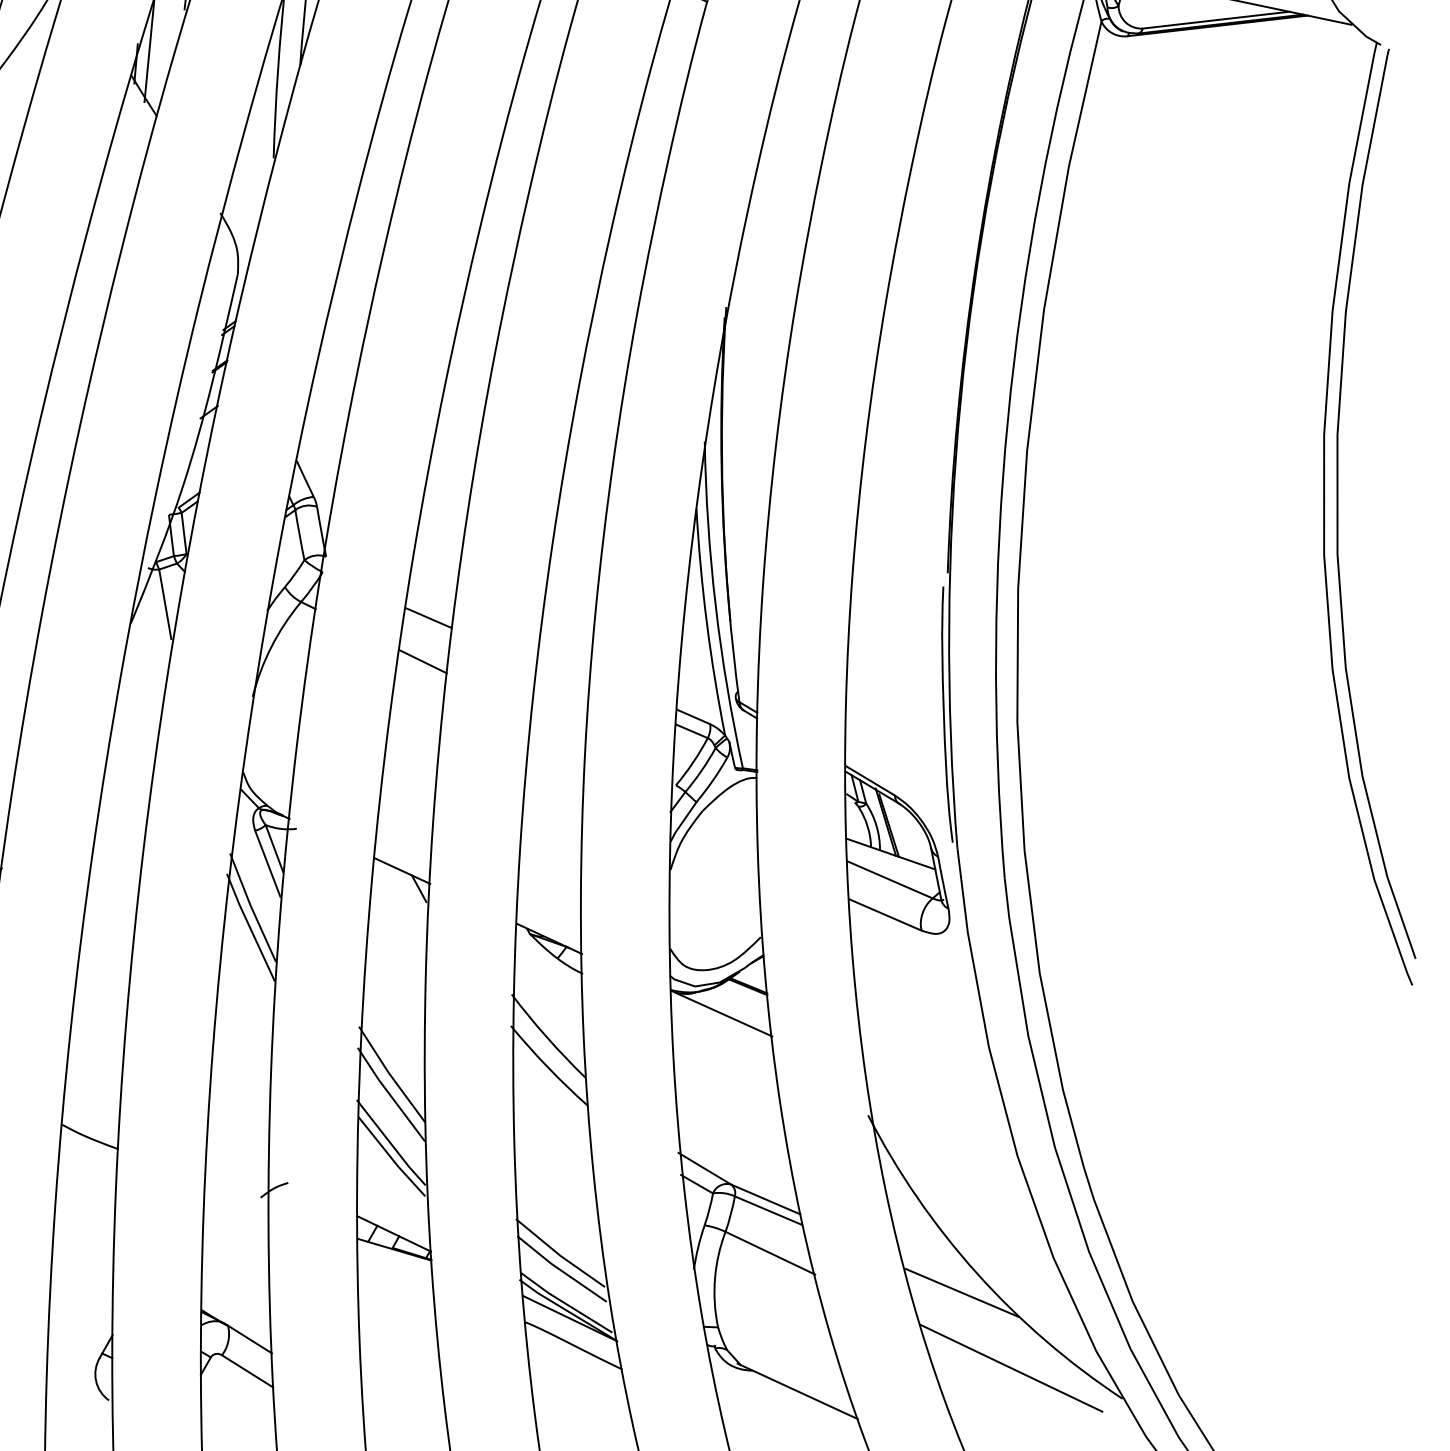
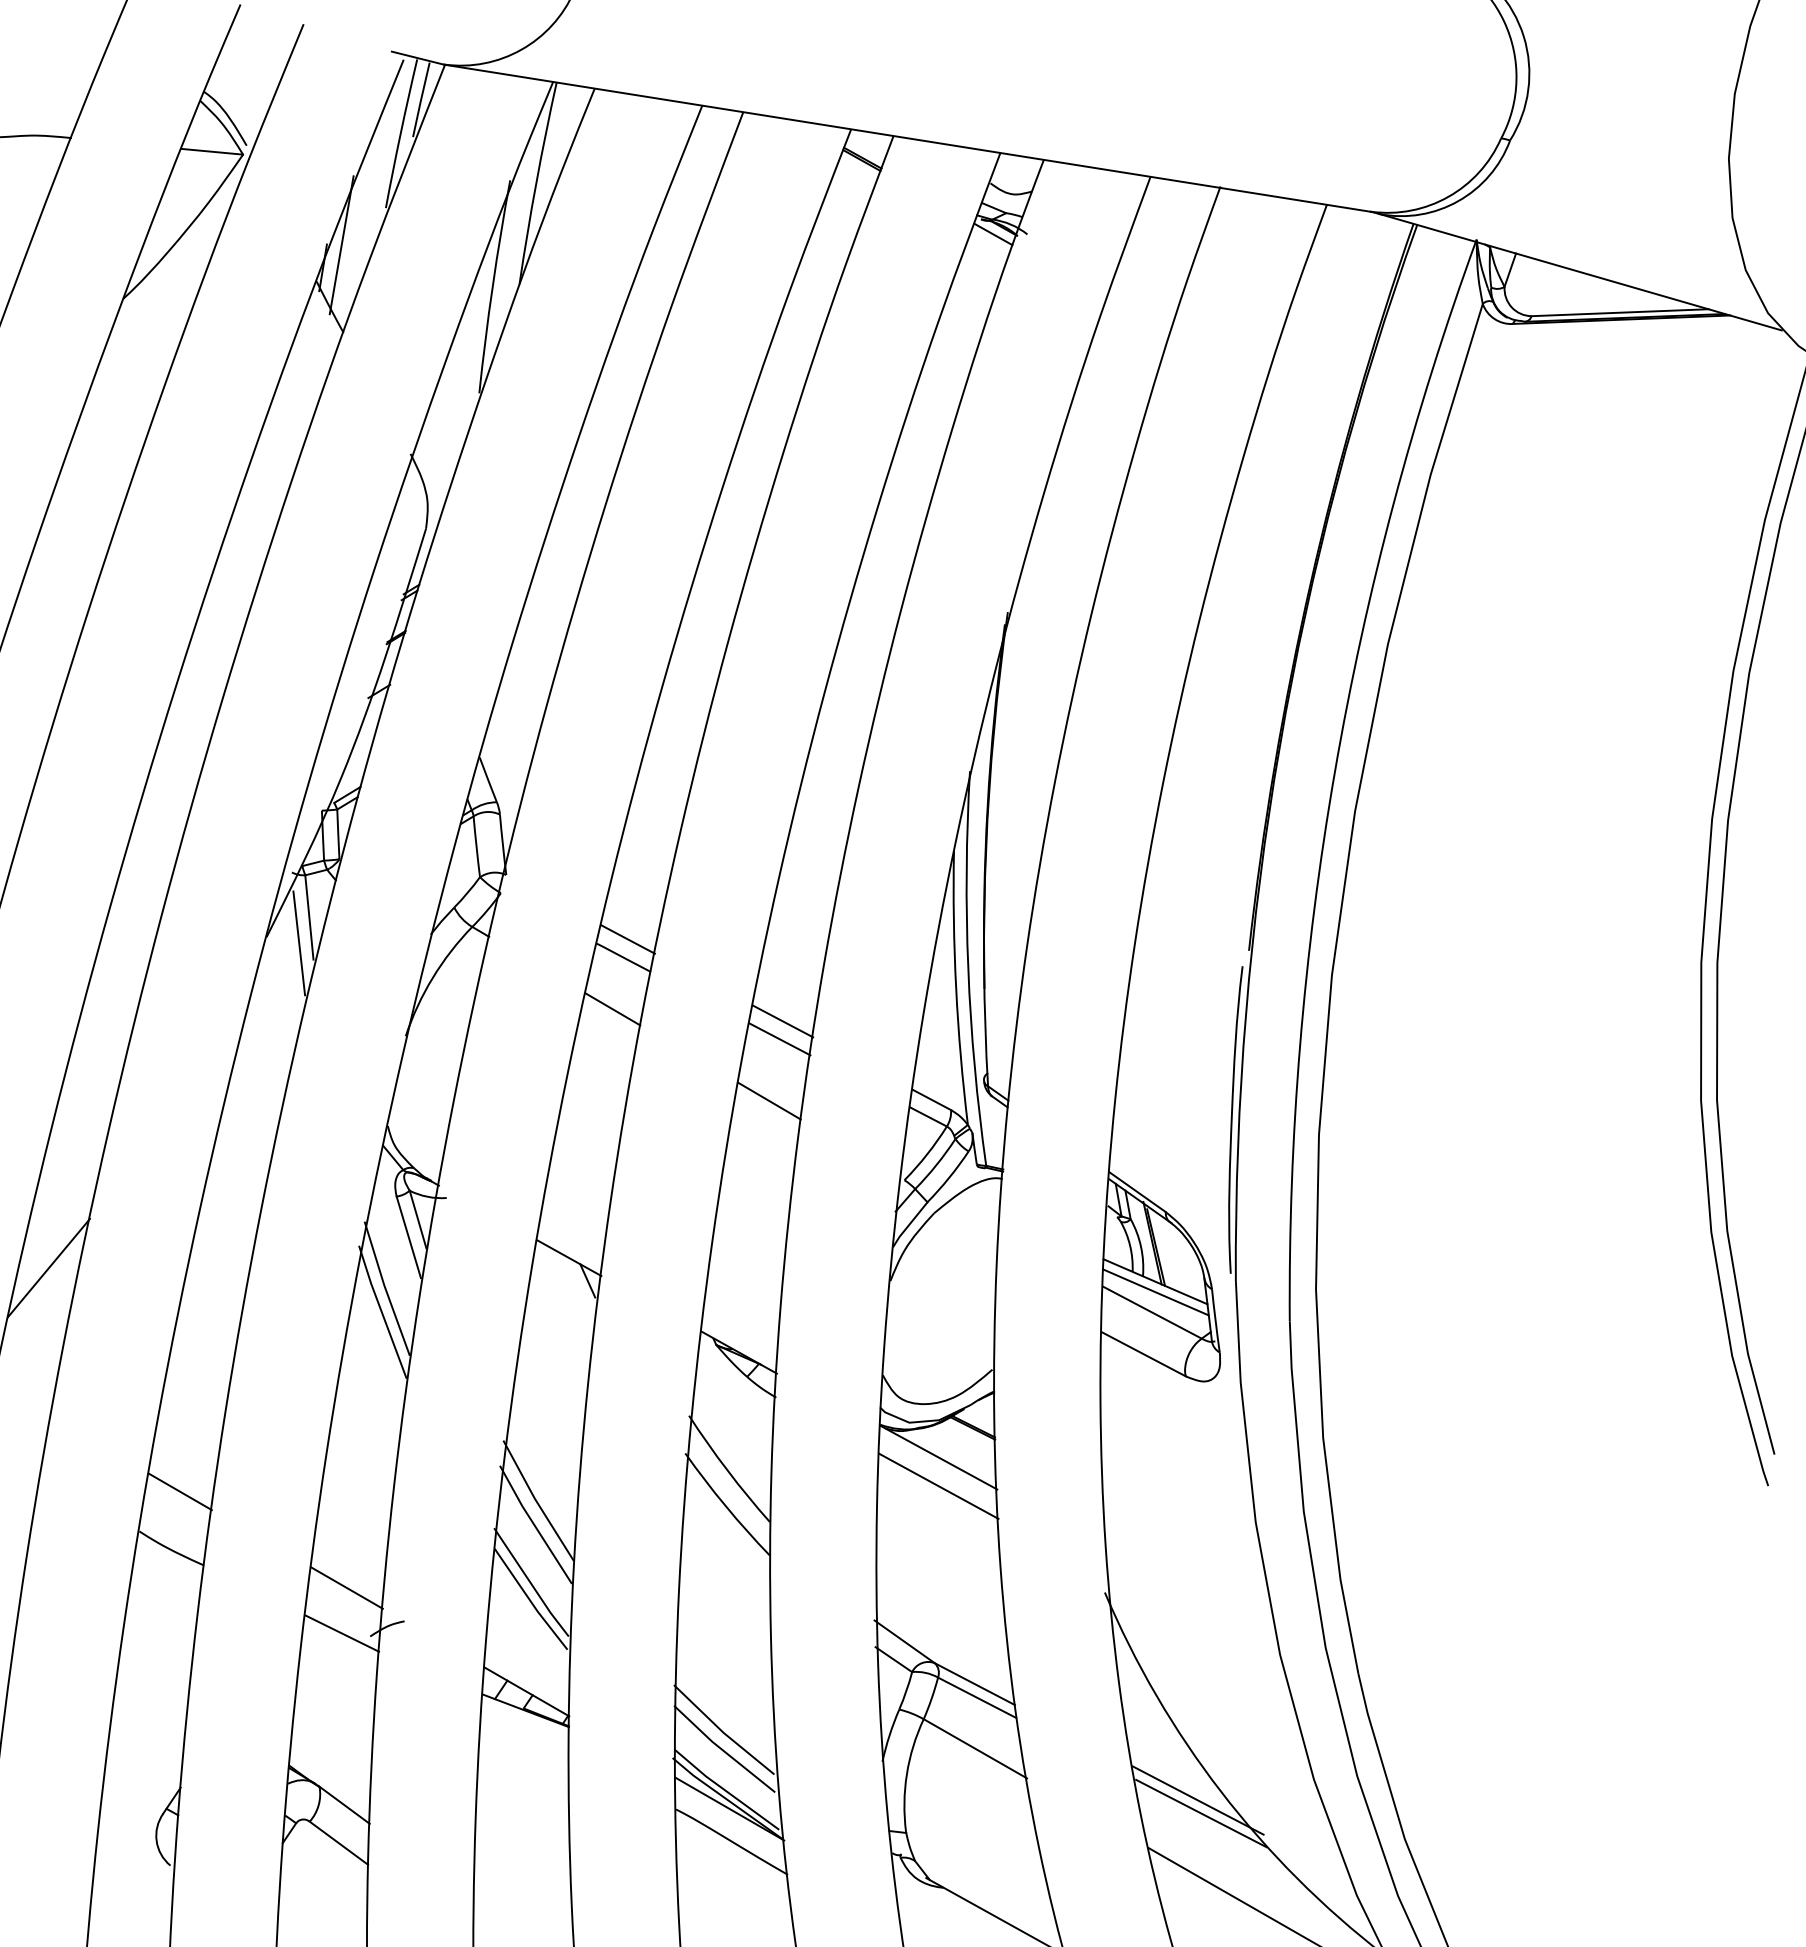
line: (430, 602) -> (627, 939), added
line: (158, 626) -> (299, 943), added
line: (564, 661) -> (782, 1021), added
line: (563, 676) -> (779, 1039), added
line: (558, 727) -> (769, 1100), added
line: (891, 862) -> (1155, 1292), added
line: (723, 1036) -> (938, 1485), added
line: (93, 1089) -> (179, 1491), added
line: (237, 1158) -> (346, 1587), added
line: (237, 1196) -> (342, 1633), added
line: (958, 1282) -> (1197, 1800), added

